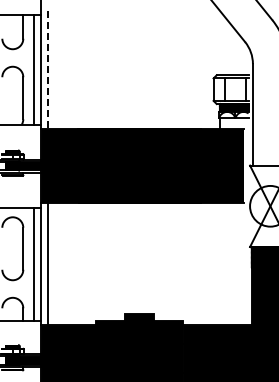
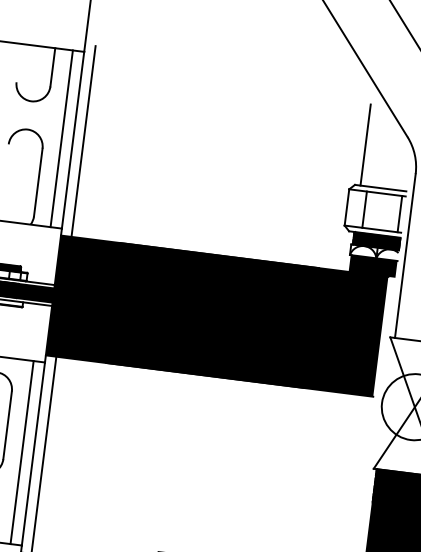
line: (220, 50) -> (366, 145), added
line: (47, 70) -> (82, 142), dashed -> solid
fill: (234, 123) -> (373, 266), added

